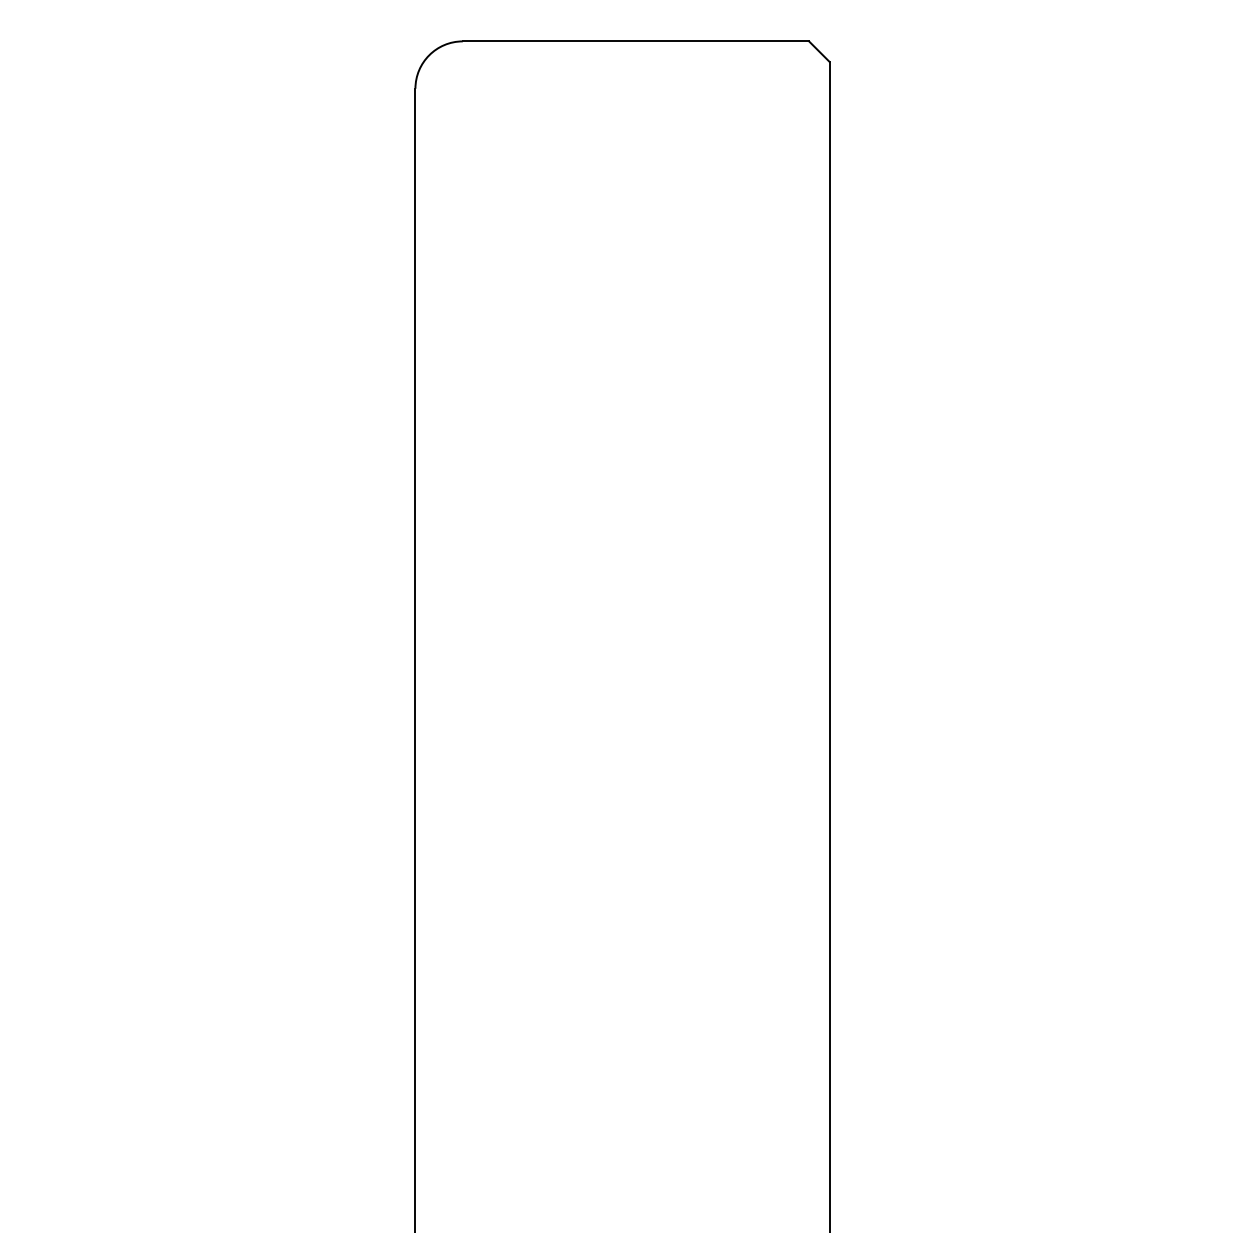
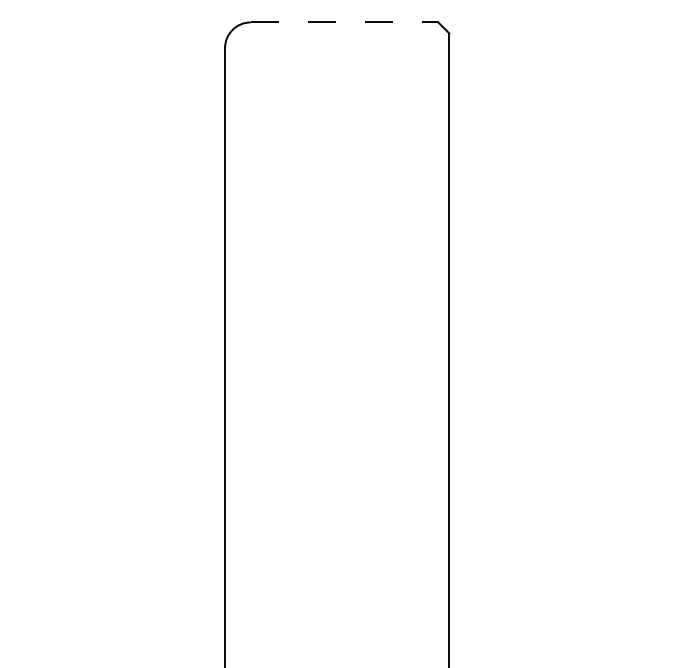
line: (635, 41) -> (344, 22), solid -> dashed

